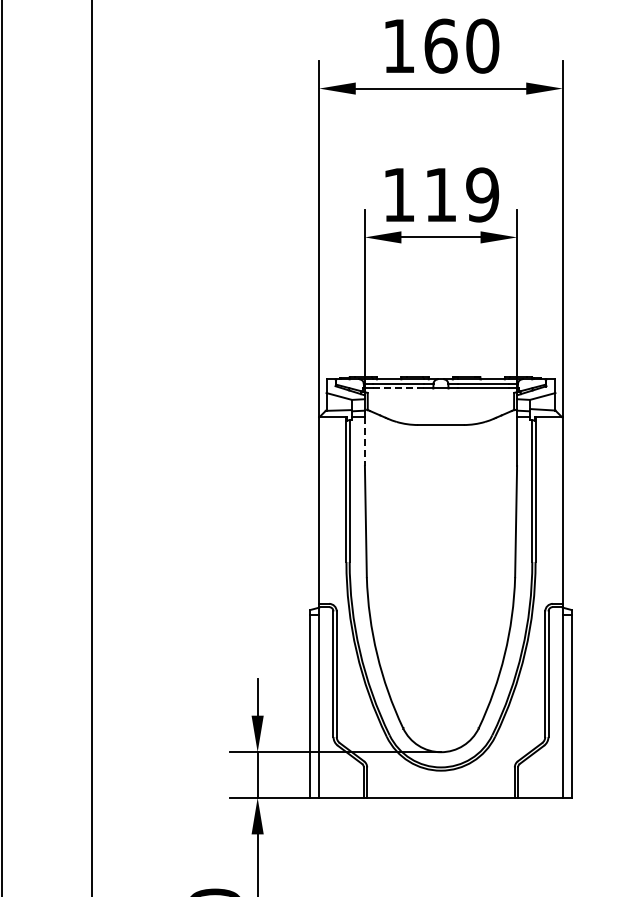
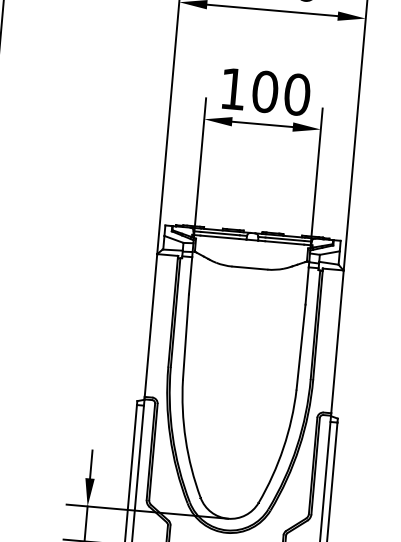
text: (461, 194) -> (281, 92), 119 -> 100
line: (398, 388) -> (219, 237), dashed -> solid
line: (364, 442) -> (190, 276), dashed -> solid

